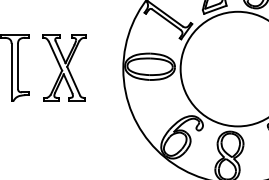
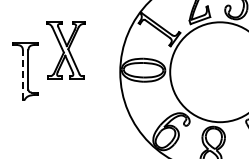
part: (63, 68) -> (65, 50), moved
line: (11, 71) -> (22, 74), solid -> dashed

